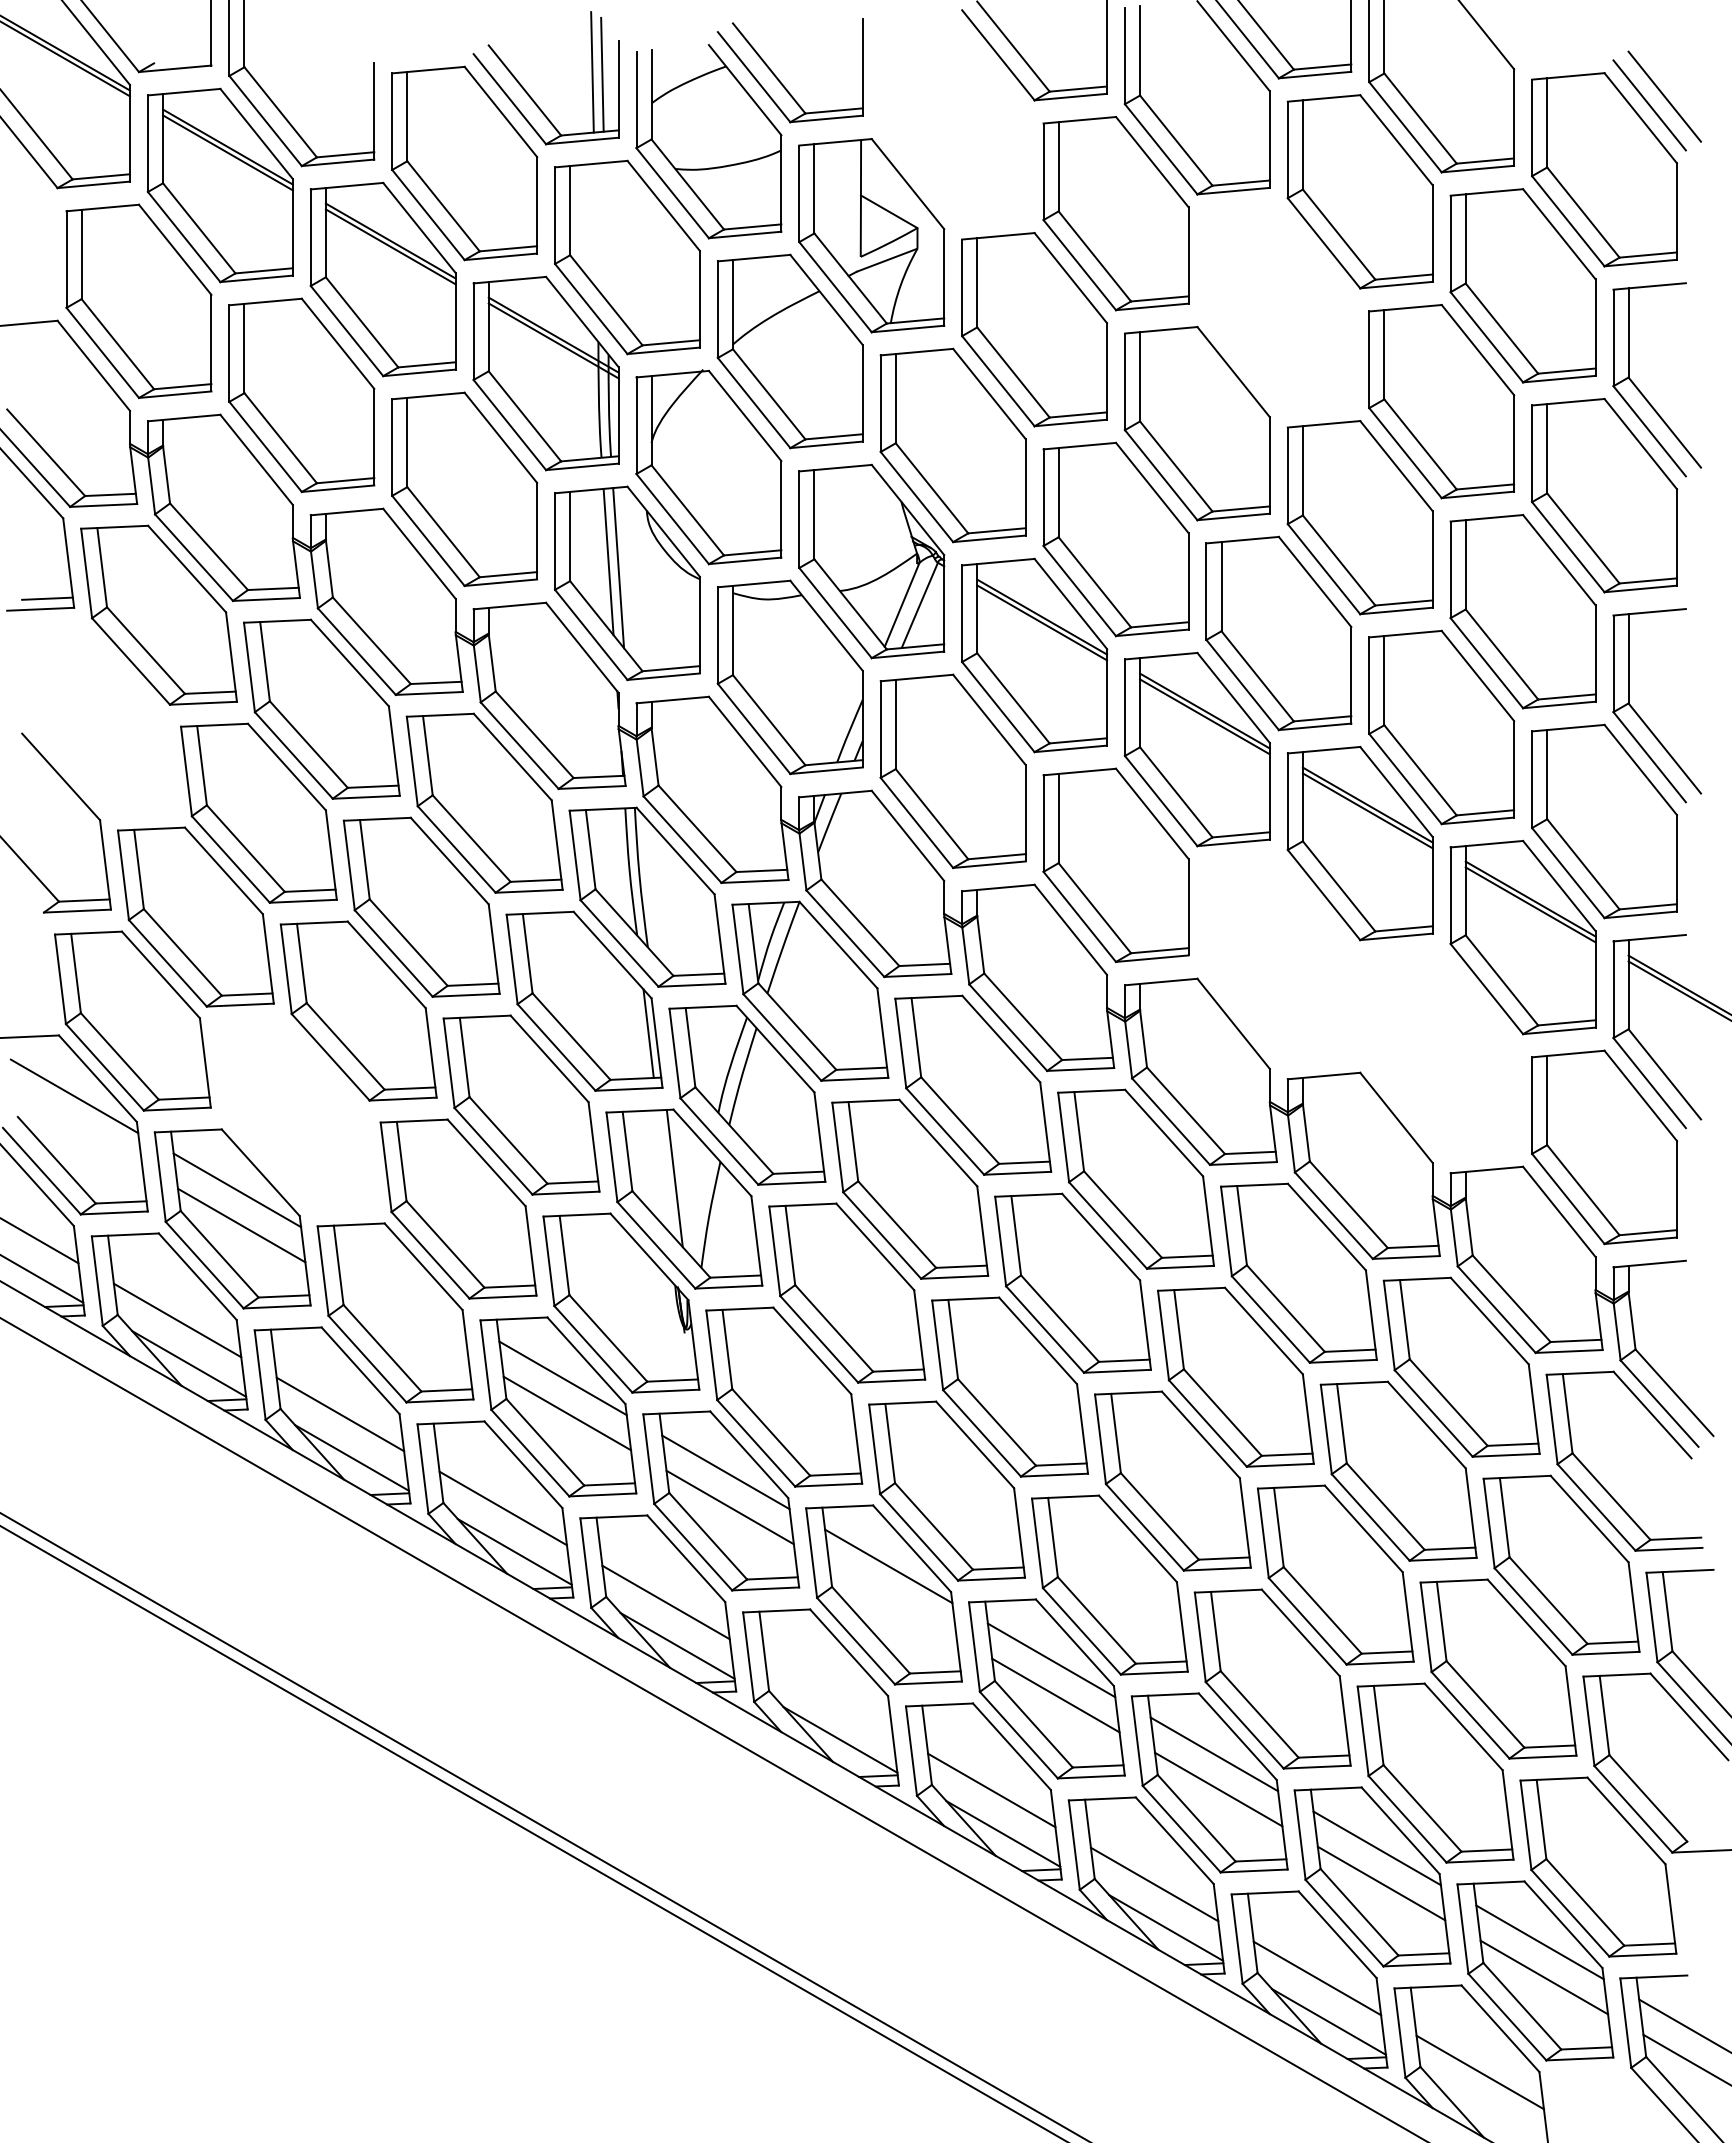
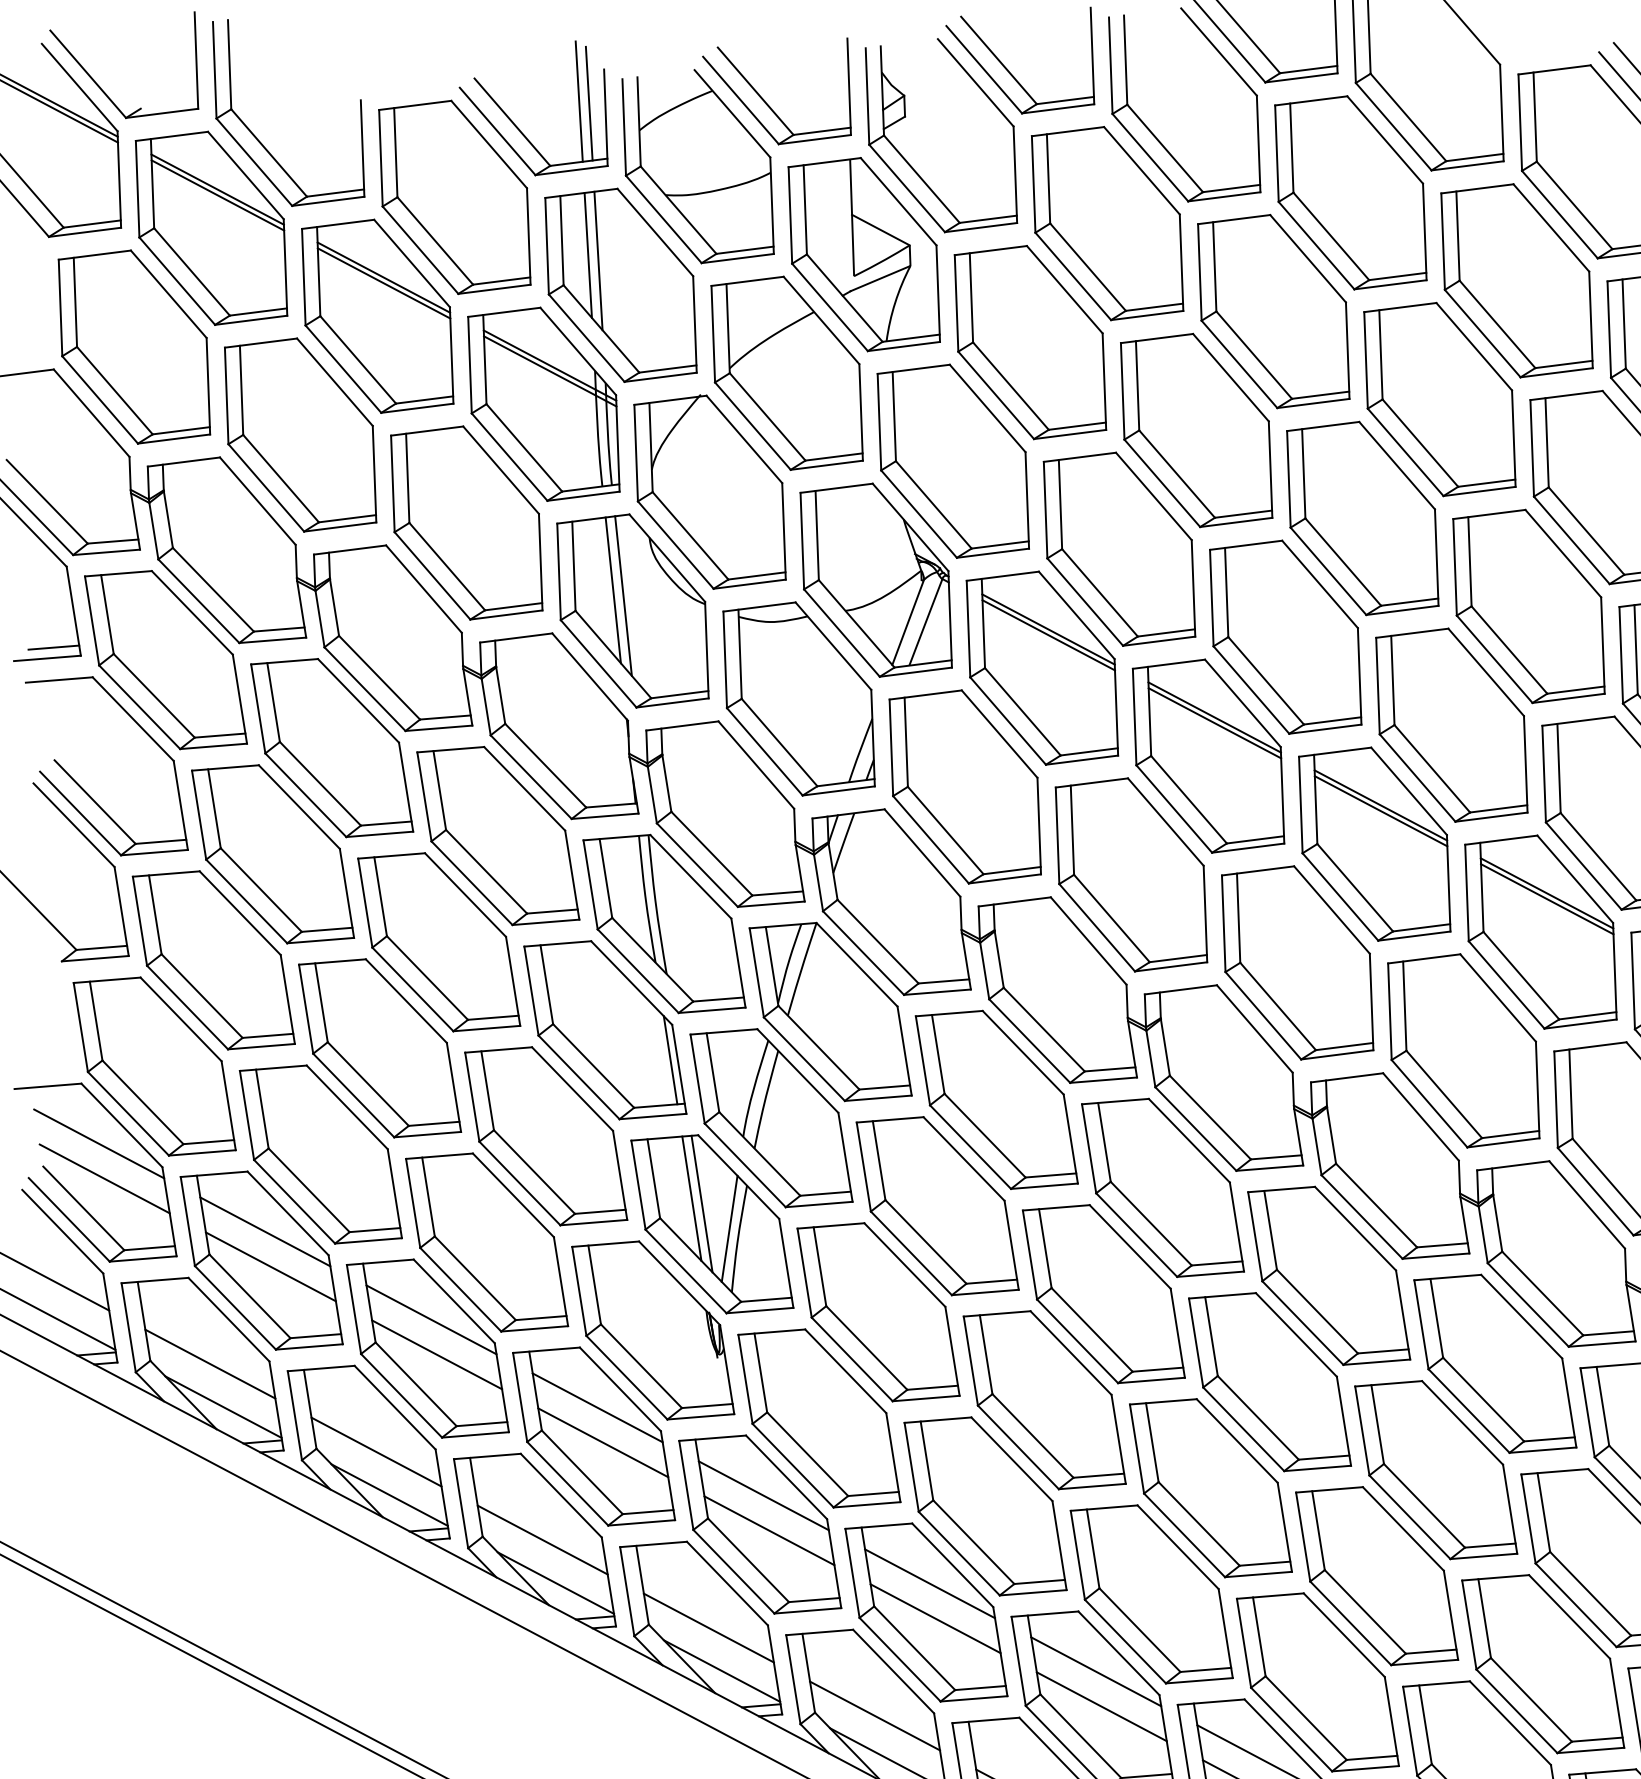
part: (918, 100) -> (906, 117), added
line: (595, 226) -> (587, 255), added
line: (605, 231) -> (598, 260), added
part: (1278, 307) -> (1273, 311), added
part: (68, 736) -> (79, 784), added
part: (1278, 959) -> (1297, 963), added
part: (1441, 1053) -> (1463, 1051), added
part: (295, 1114) -> (320, 1153), added
line: (78, 1131) -> (104, 1178), added
line: (664, 1172) -> (691, 1198), added
line: (701, 1204) -> (729, 1229), added
line: (399, 1284) -> (430, 1320), added
line: (404, 1319) -> (437, 1354), added
line: (892, 1601) -> (935, 1618), added
line: (828, 1696) -> (874, 1716), added

